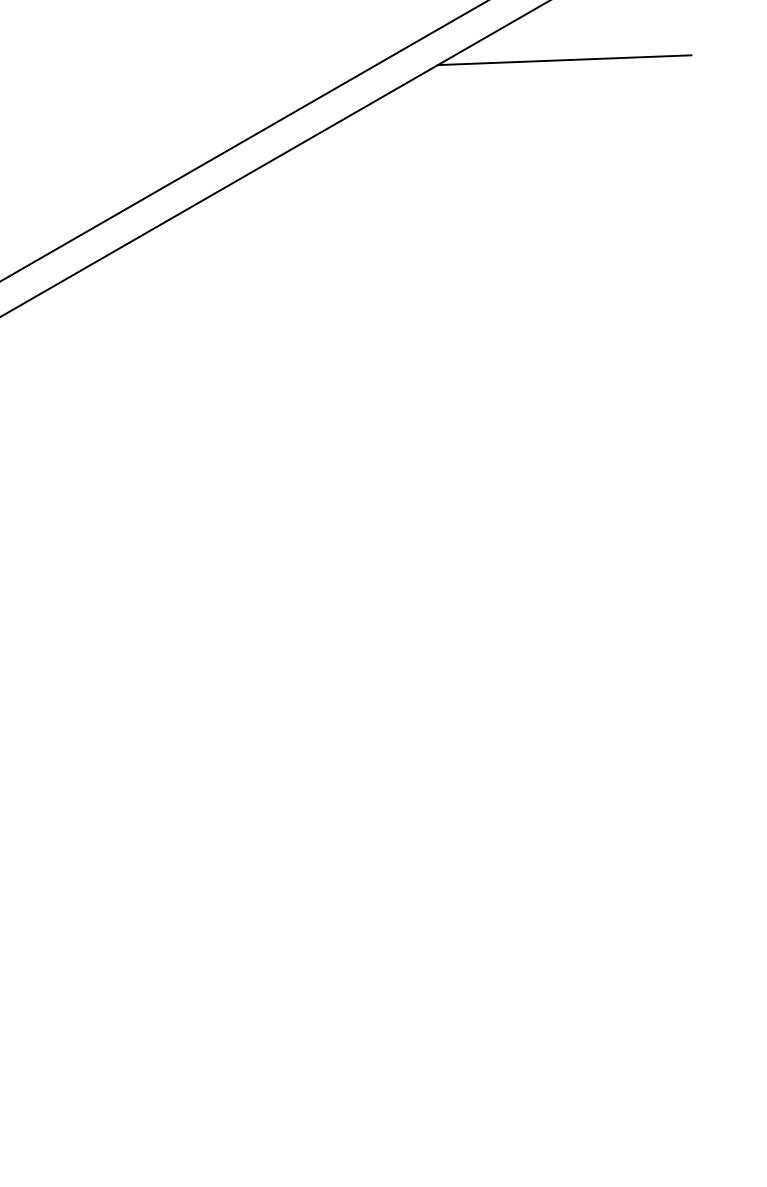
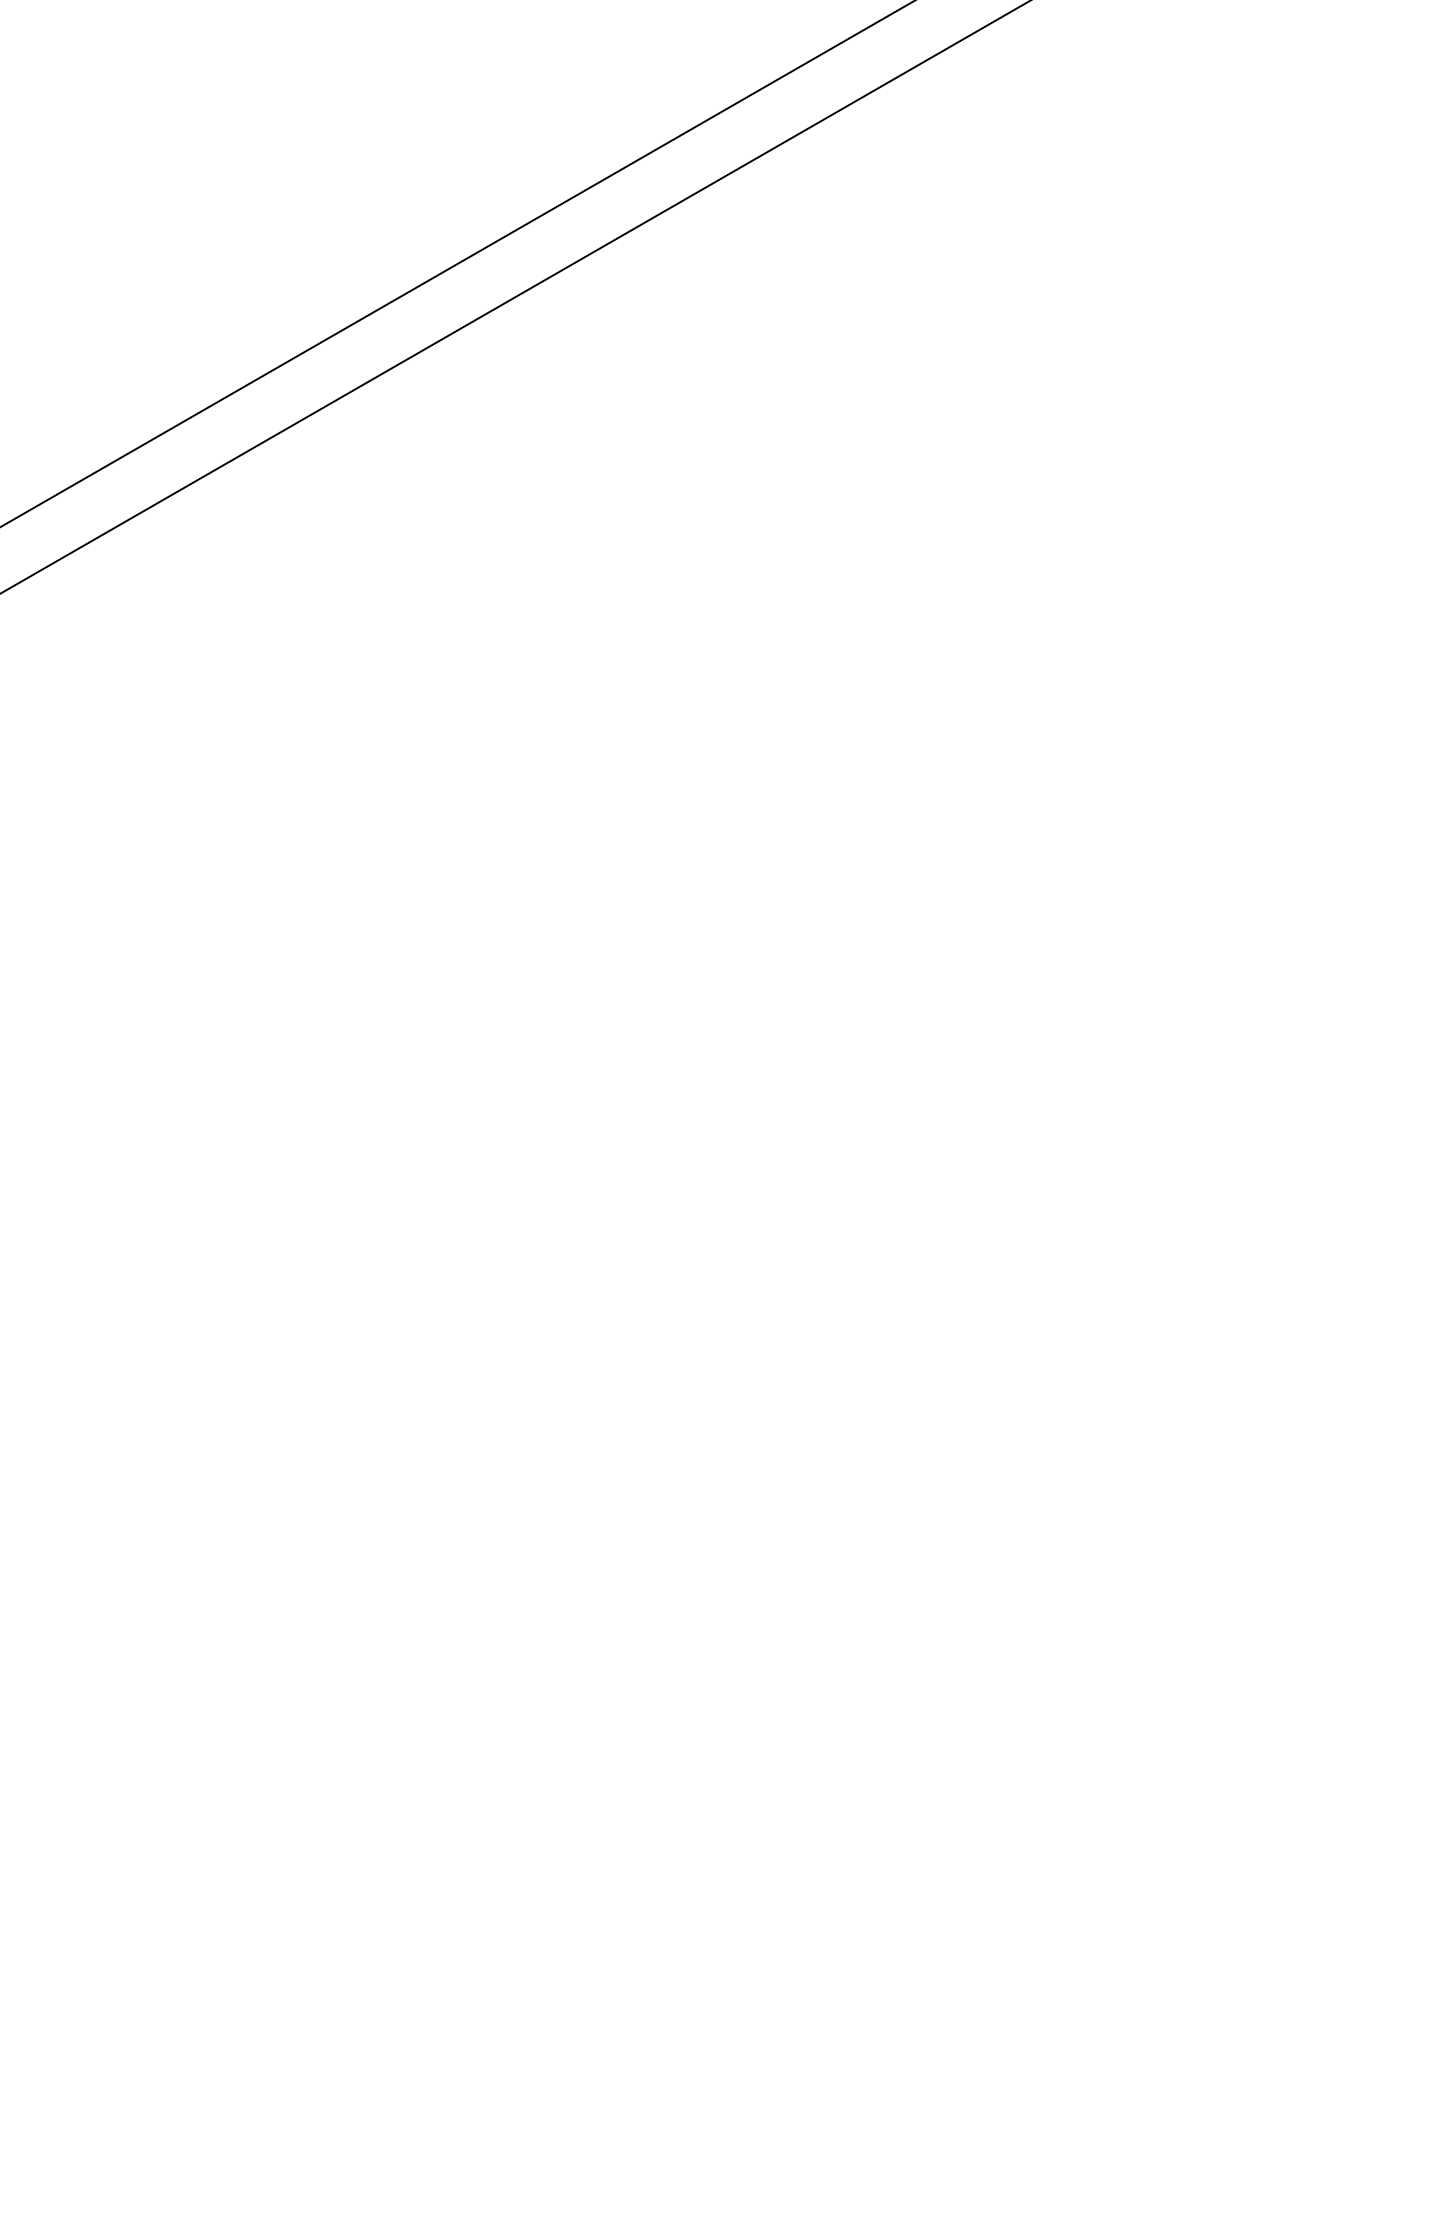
line: (564, 60) -> (1056, 113), removed

